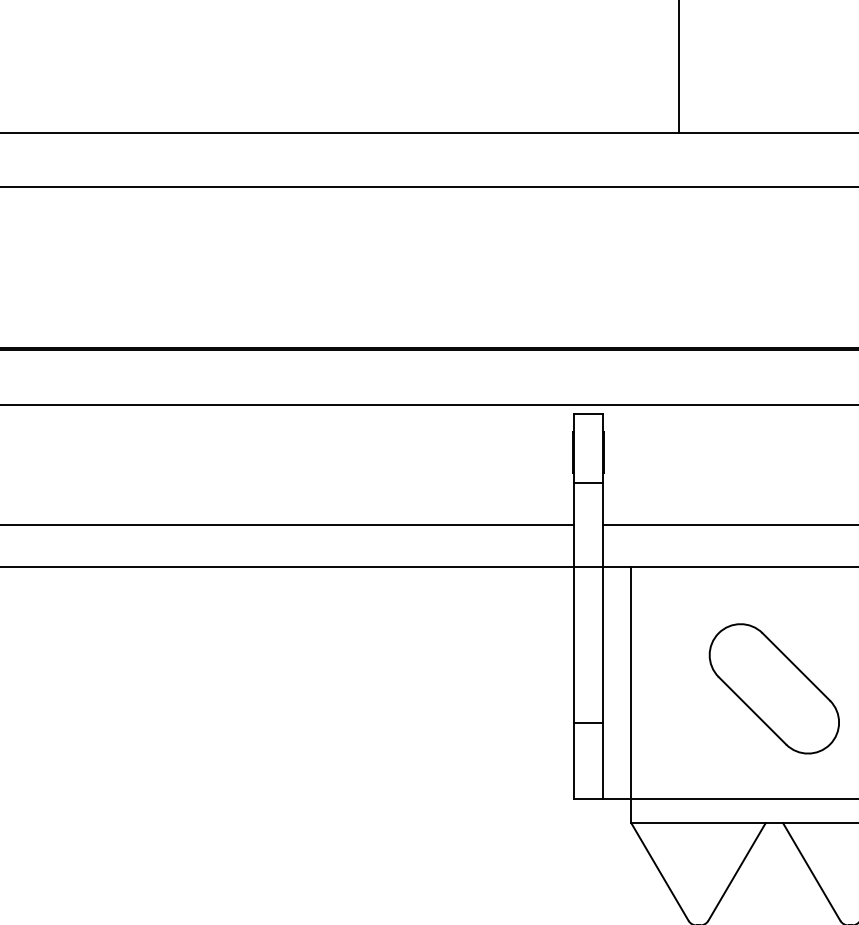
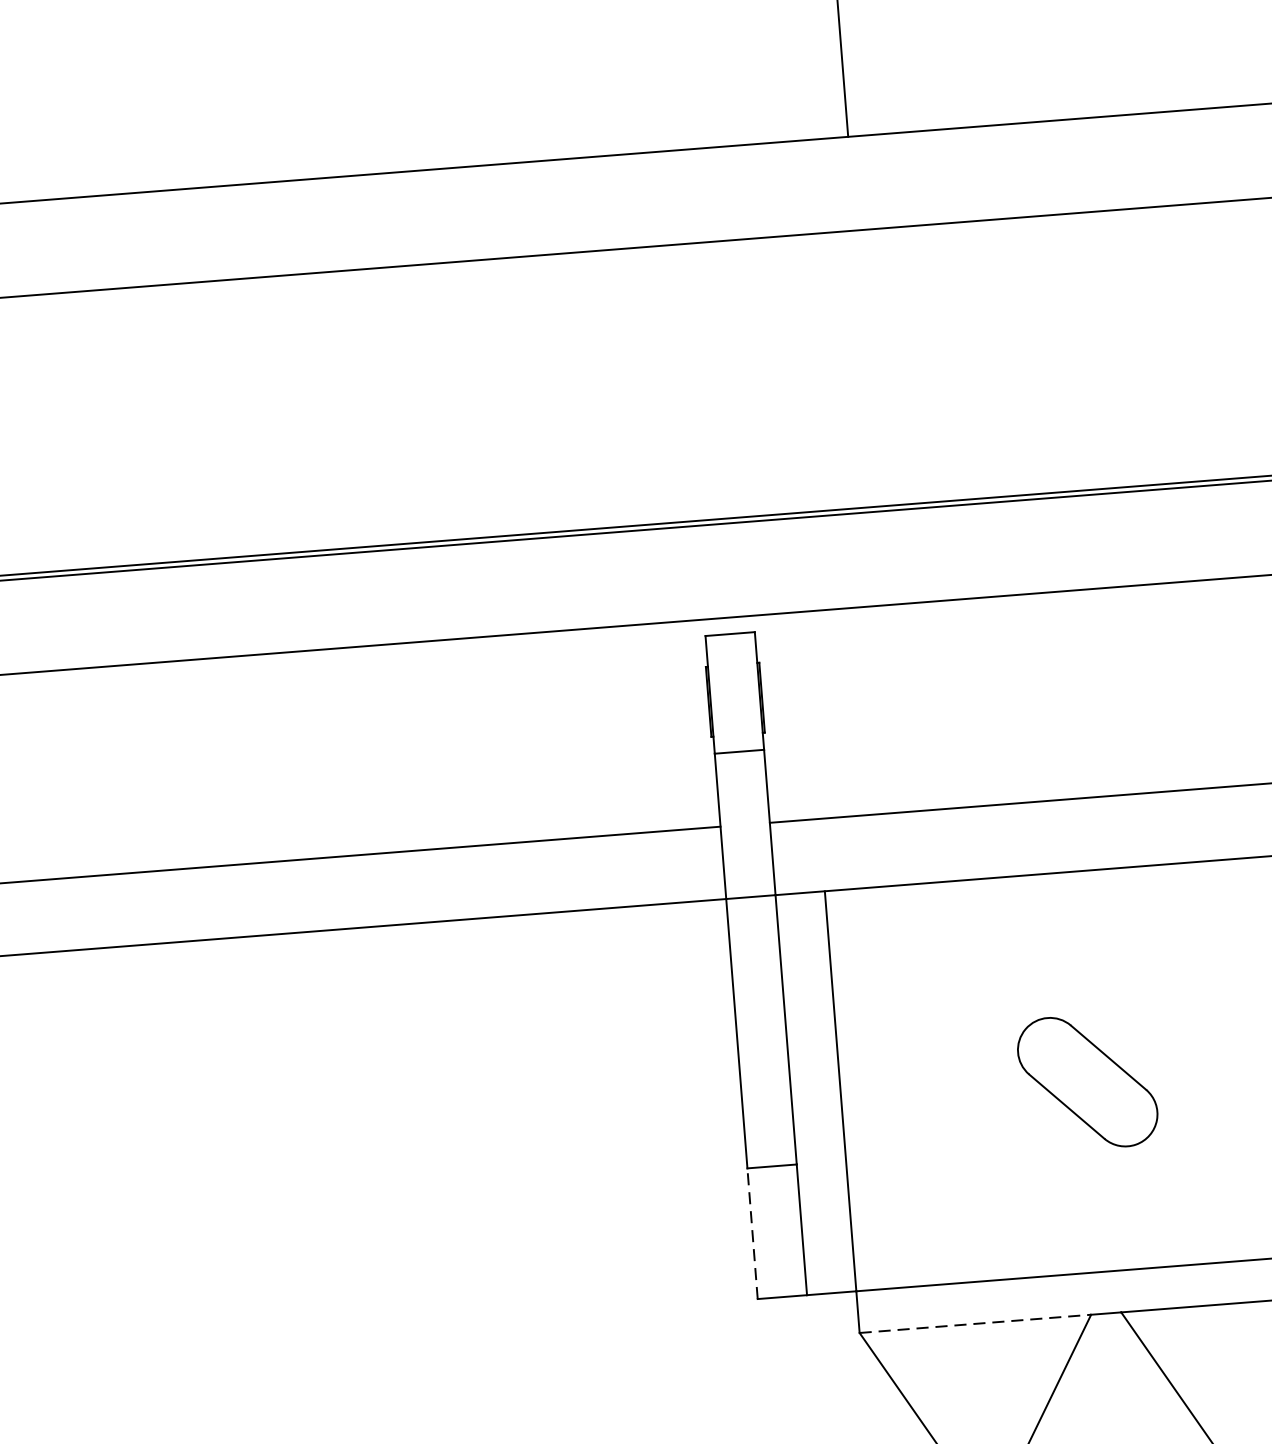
part: (773, 688) -> (1086, 1081), size x0.6
line: (574, 761) -> (753, 1234), solid -> dashed
line: (698, 823) -> (975, 1324), solid -> dashed

